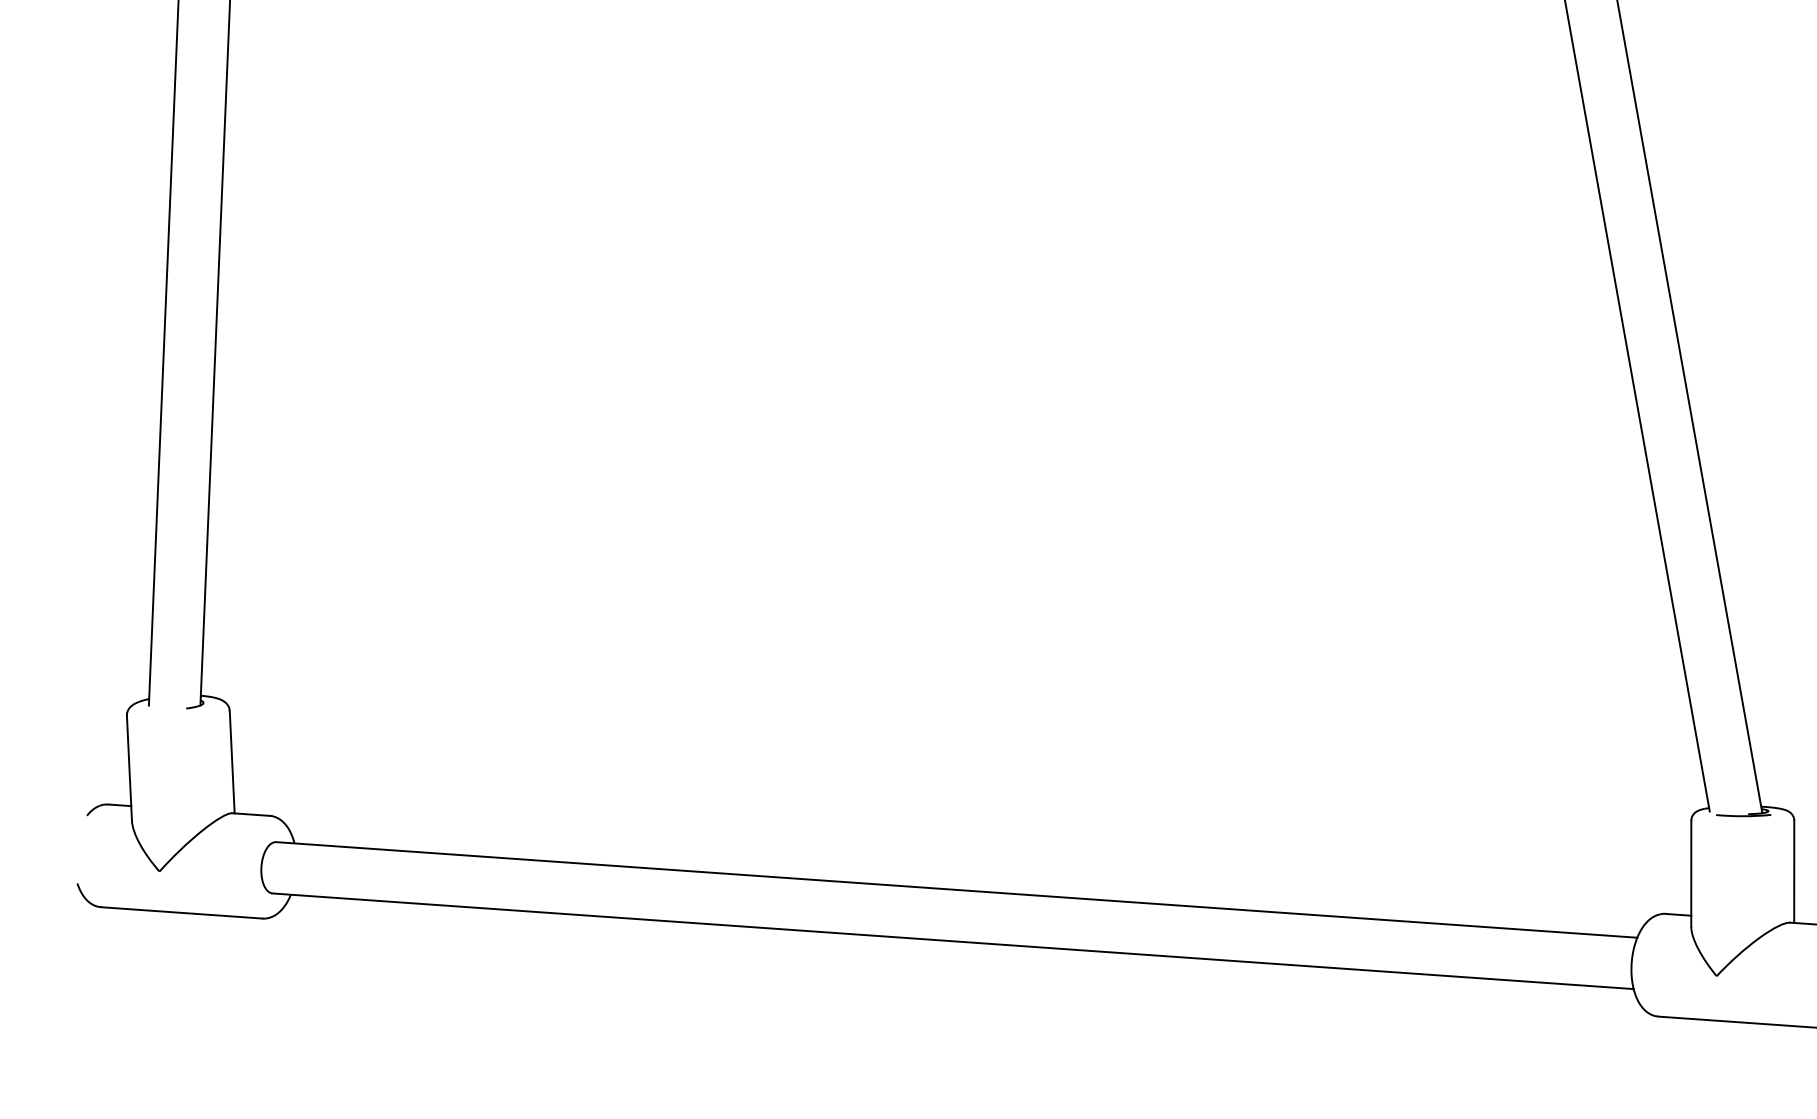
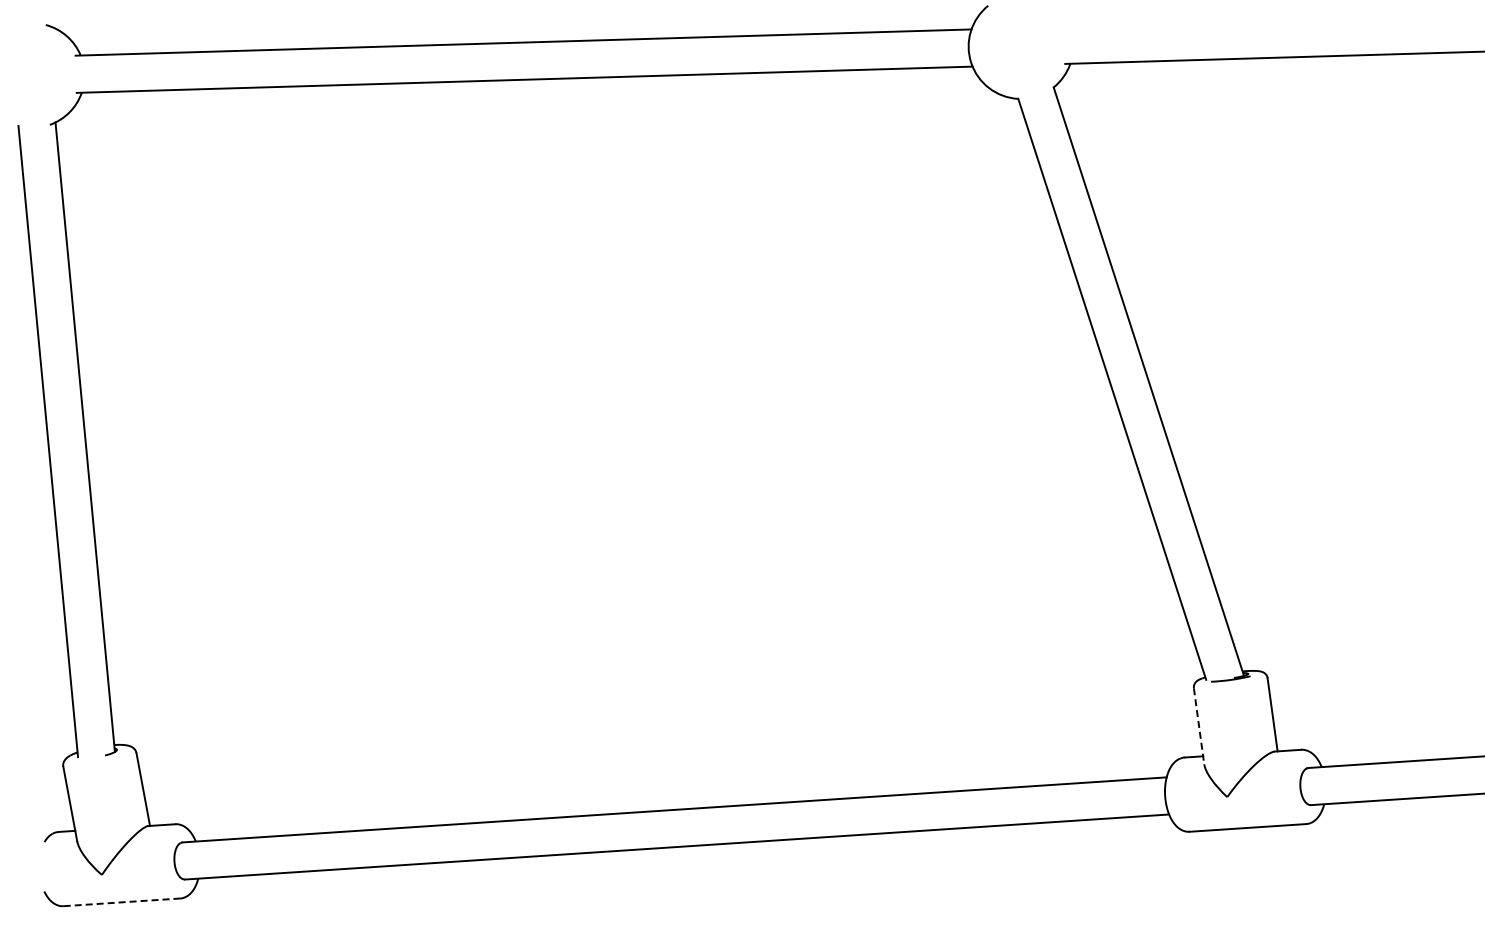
line: (1691, 874) -> (1199, 726), solid -> dashed
line: (182, 913) -> (122, 902), solid -> dashed

